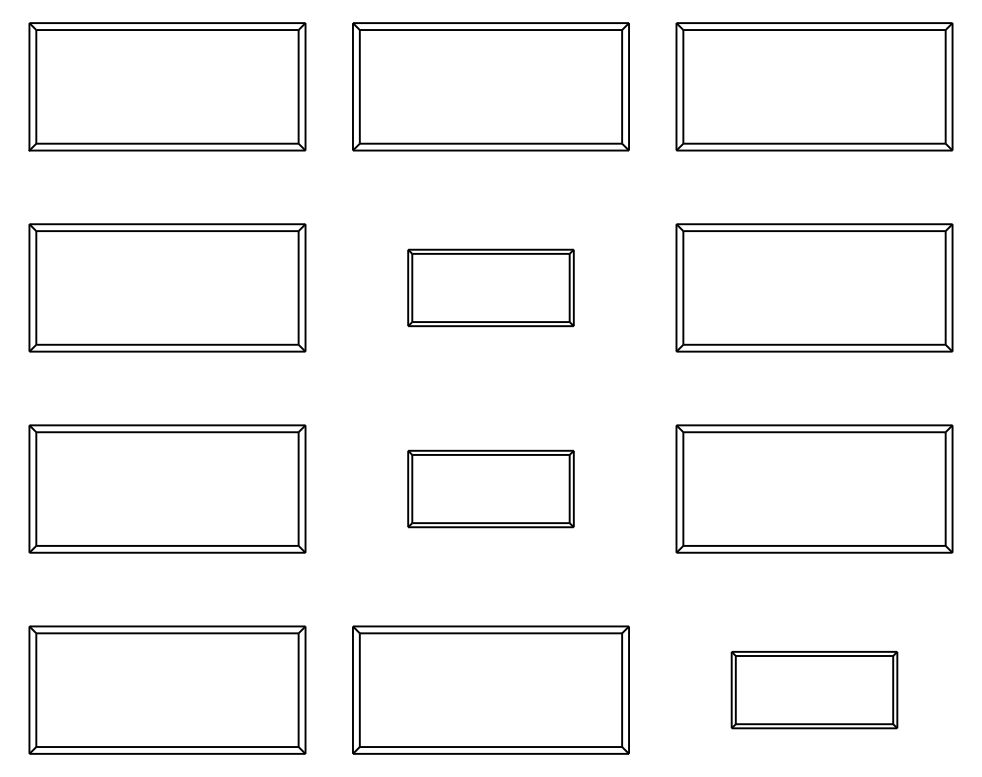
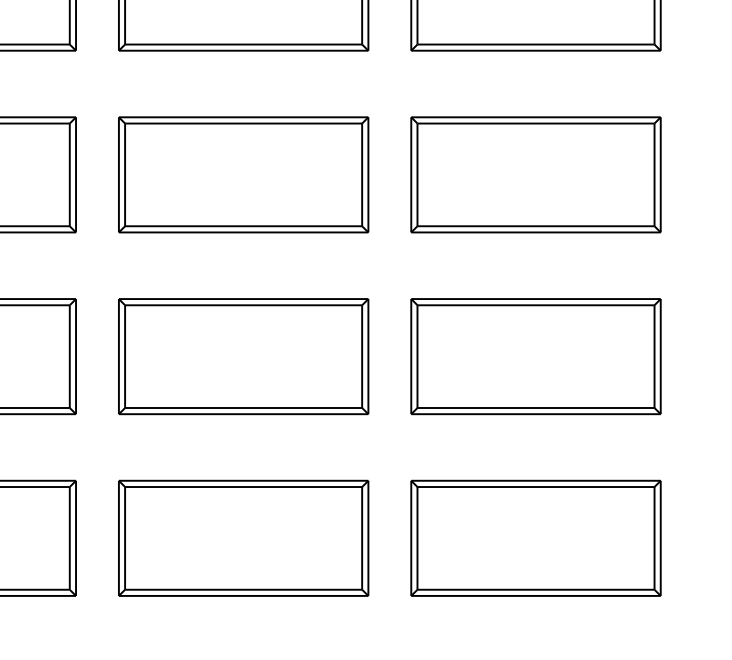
part: (490, 287) -> (243, 174), size x1.67
part: (490, 488) -> (243, 356), size x1.67
part: (814, 689) -> (535, 537), size x1.67

